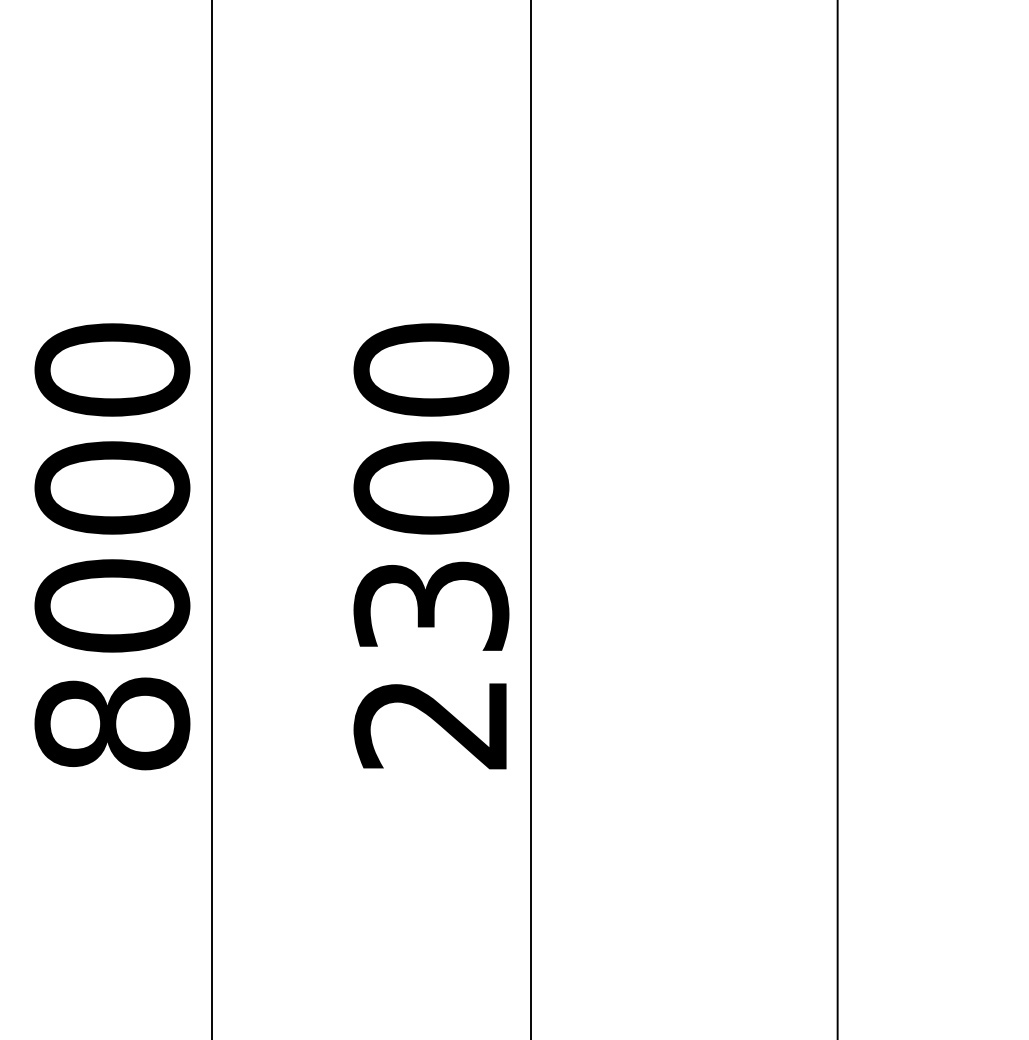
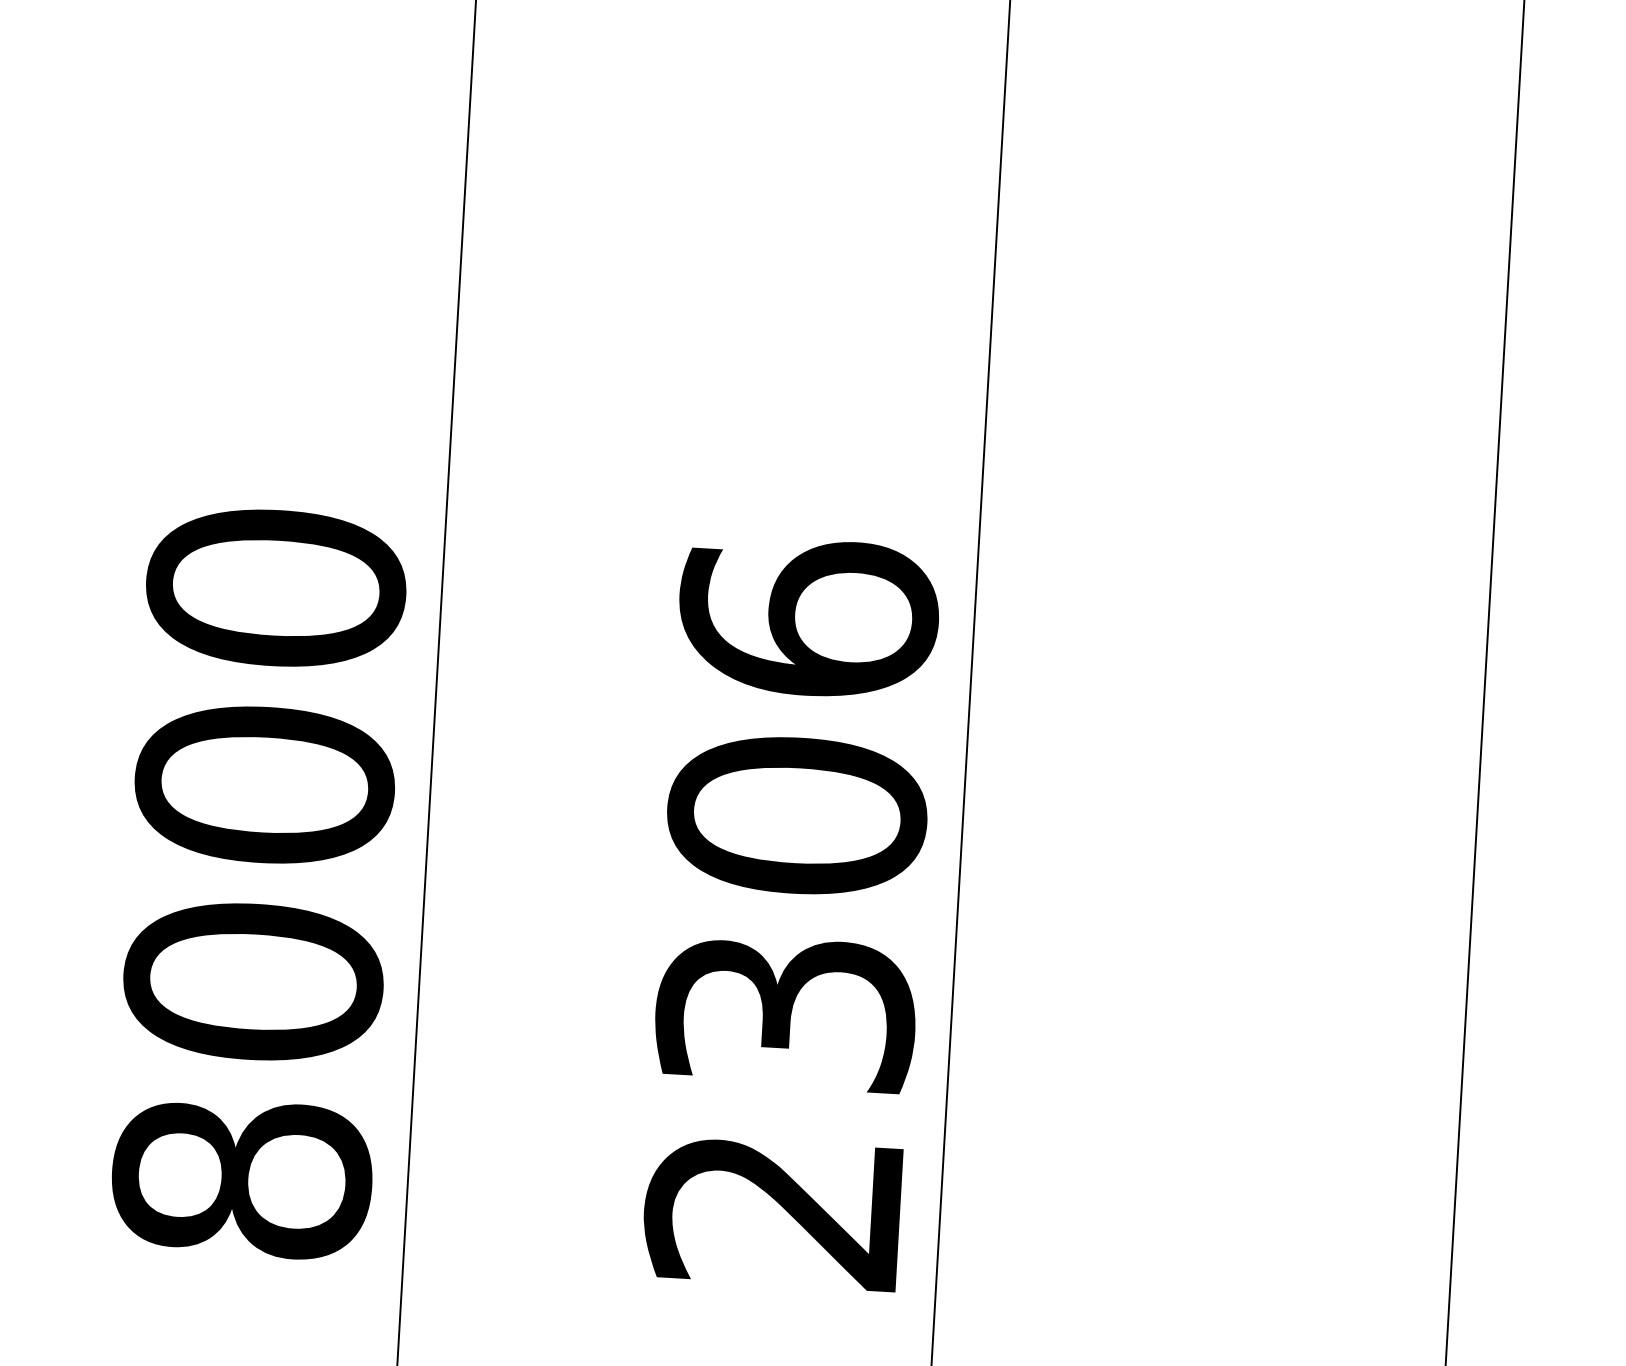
text: (431, 369) -> (808, 617), 2300 -> 2306

